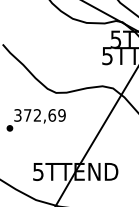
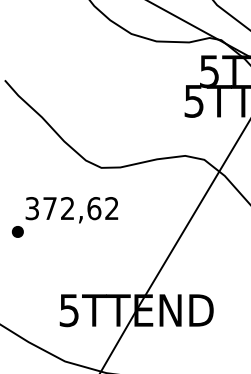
text: (61, 115) -> (111, 208), 372,69 -> 372,62

